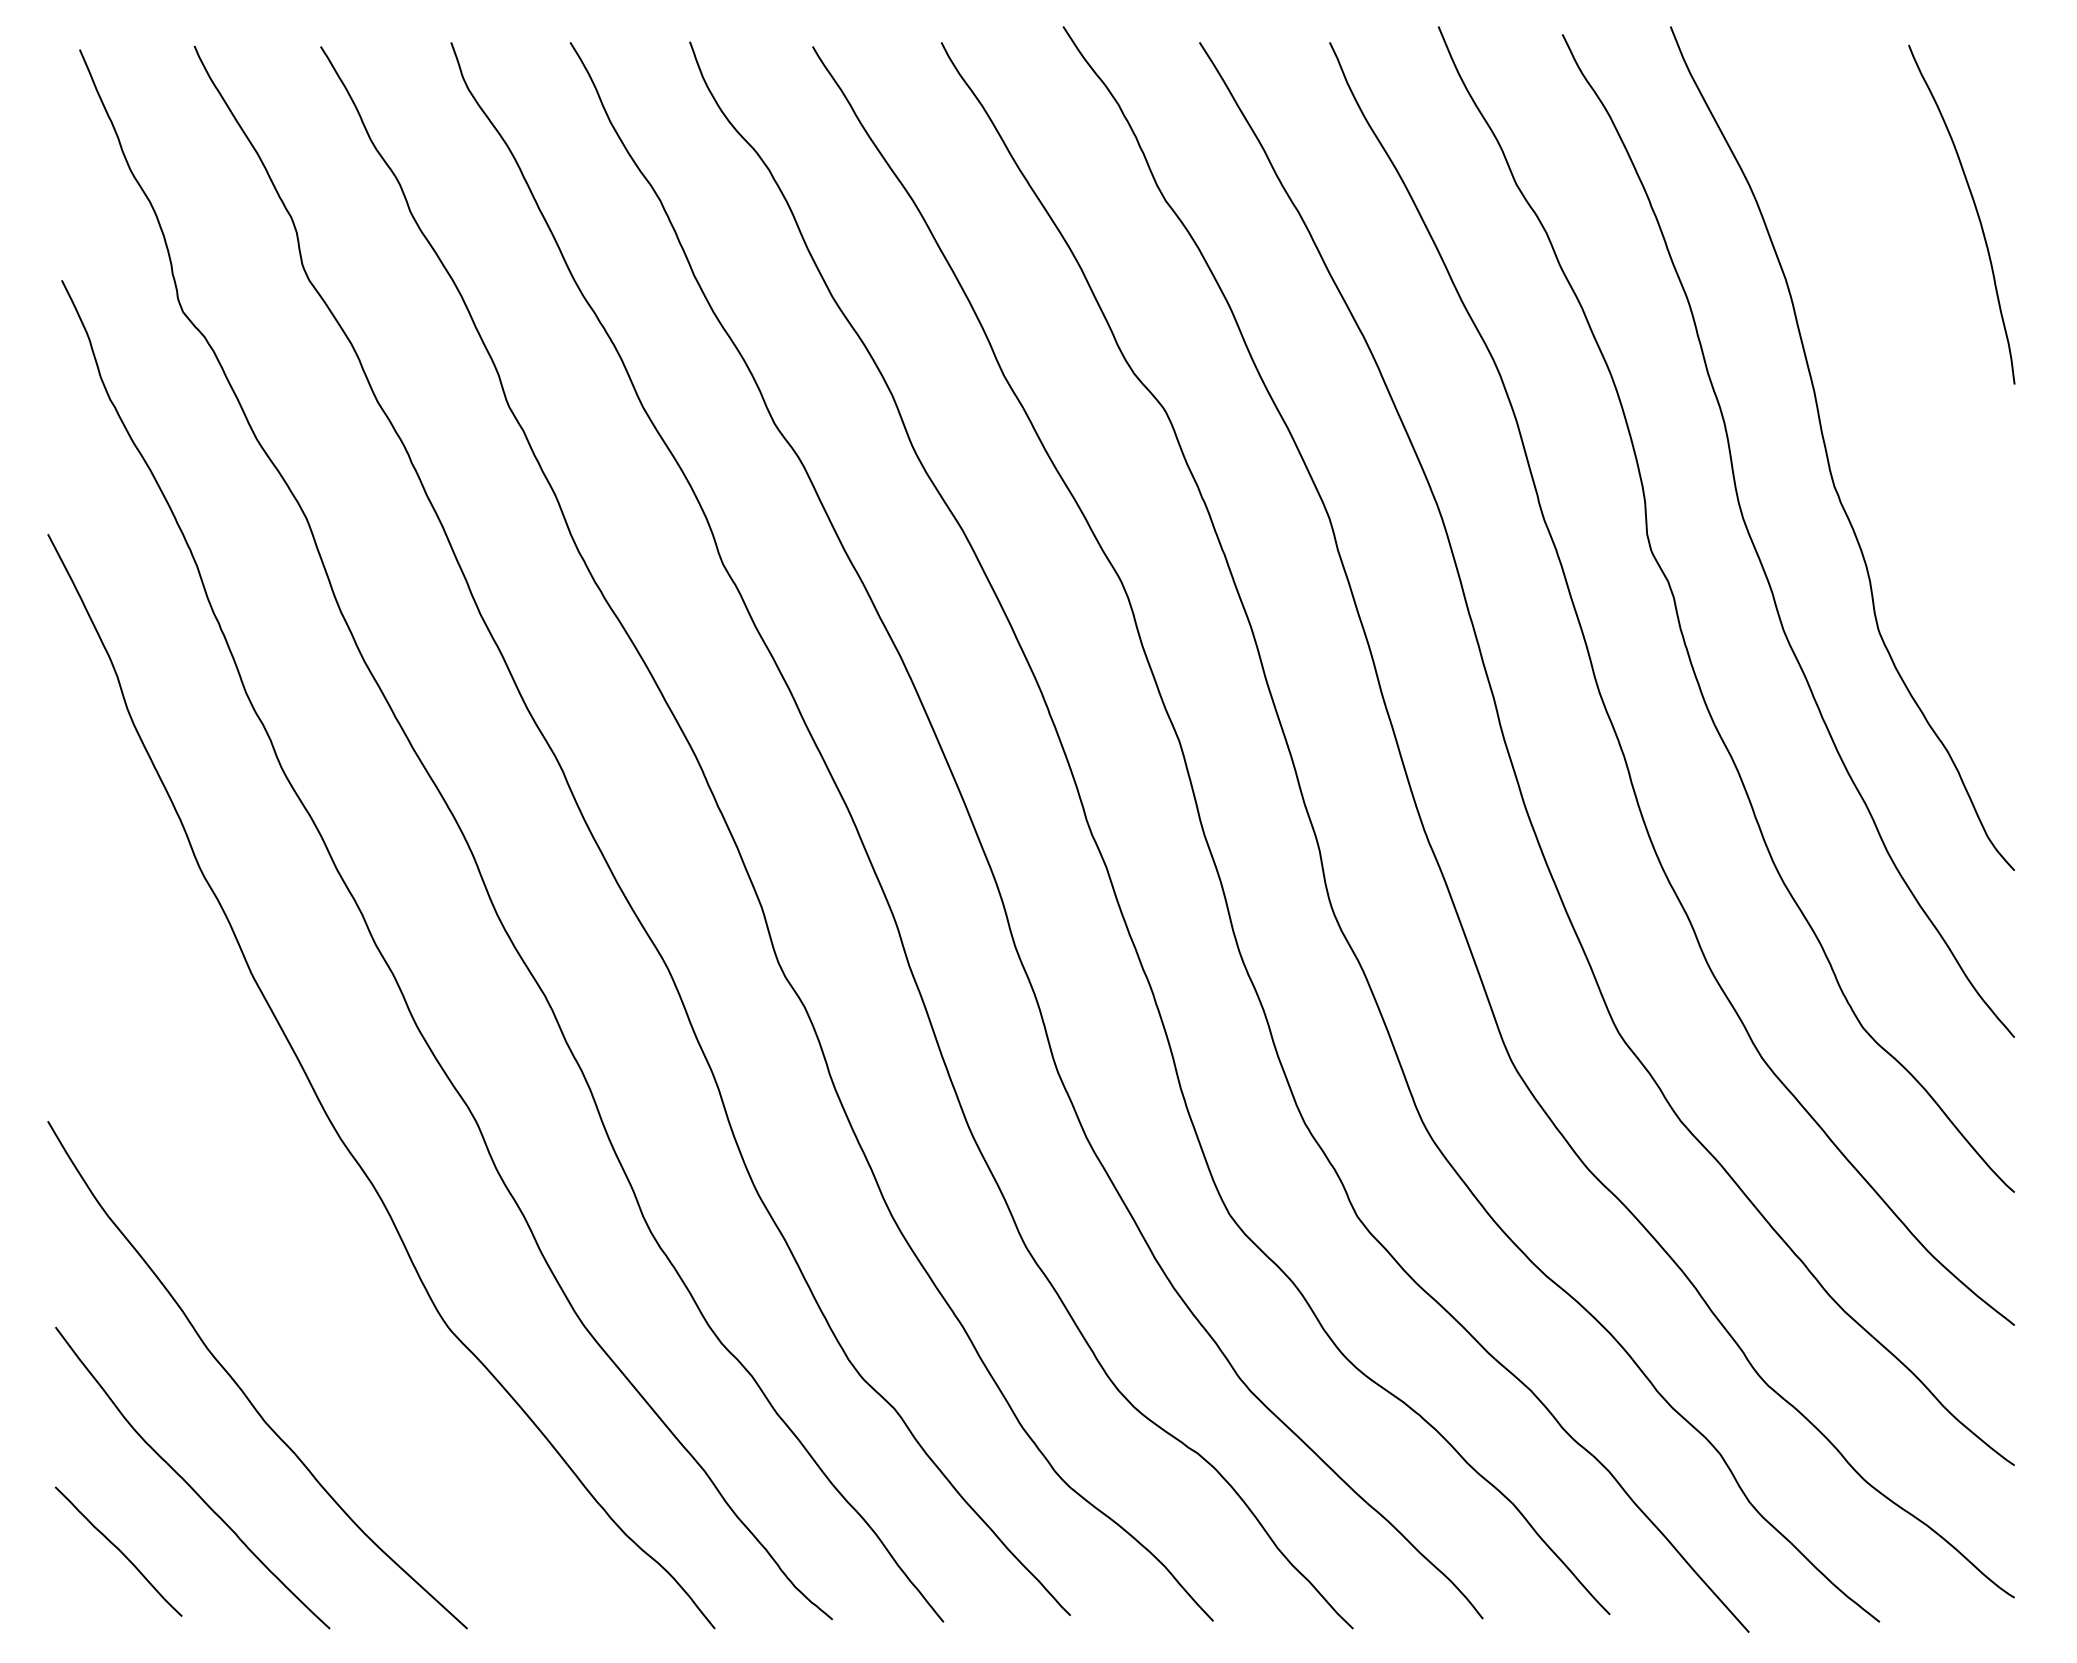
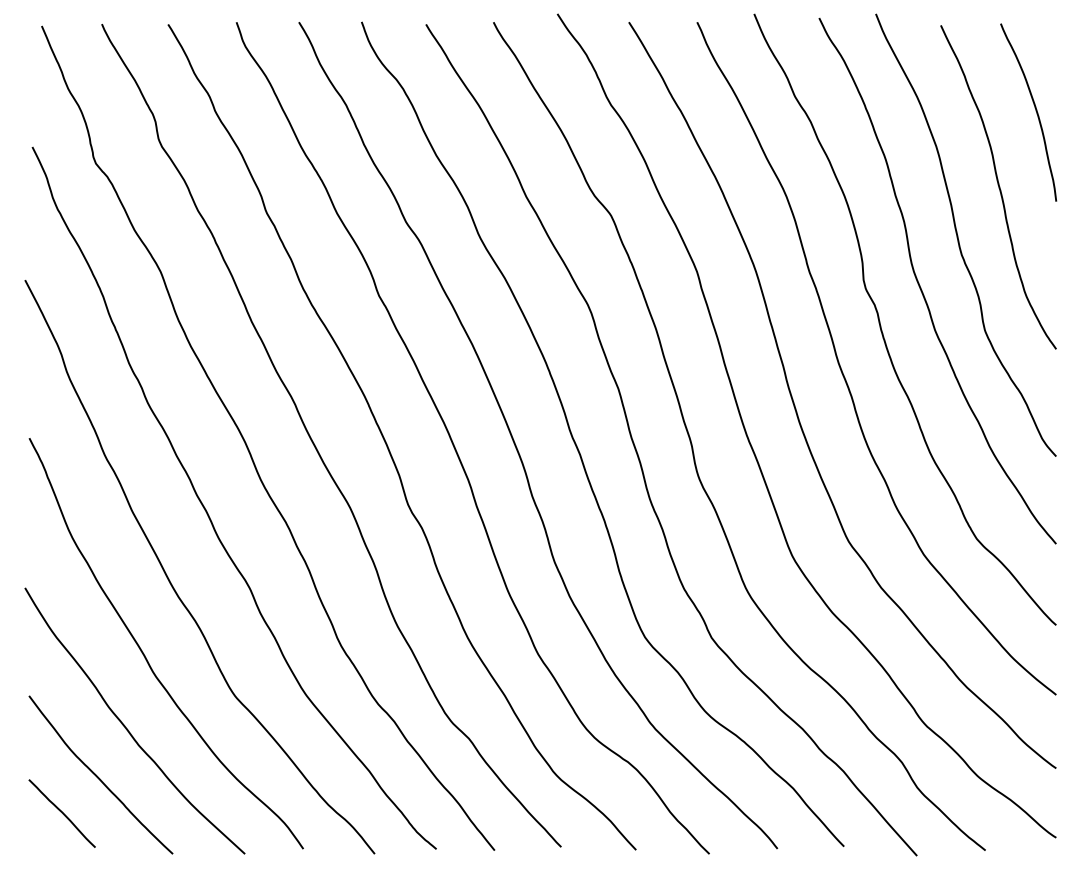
curve: (1904, 357) -> (998, 187), added
curve: (275, 1246) -> (144, 653), added

